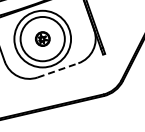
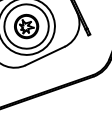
part: (42, 38) -> (26, 25), size x1.67
line: (58, 70) -> (45, 56), dashed -> solid

